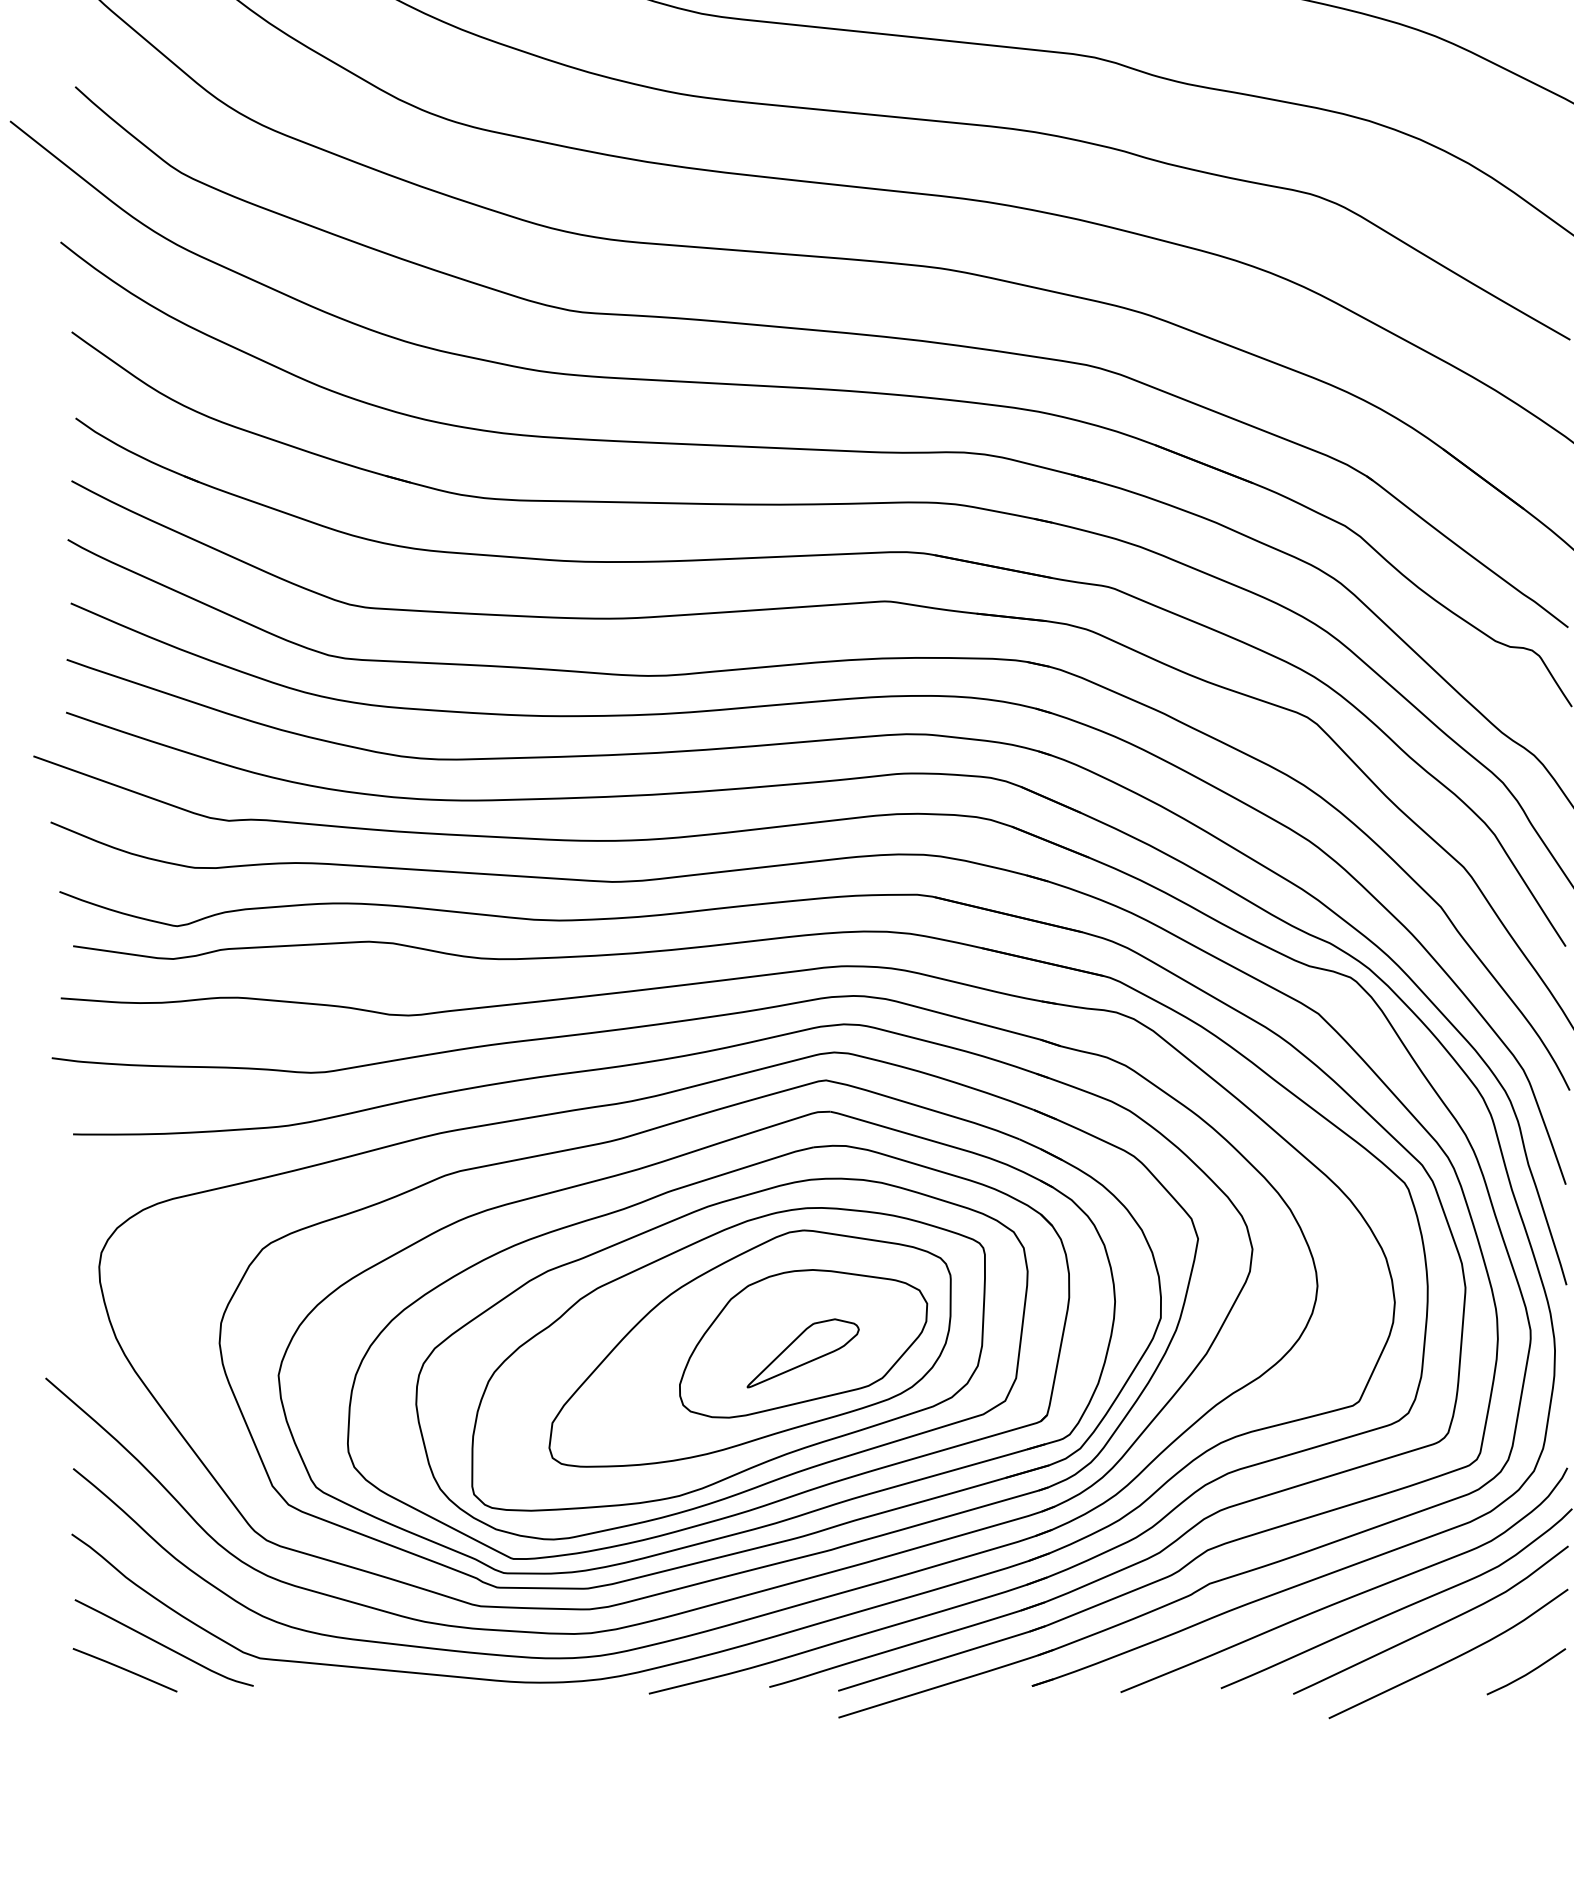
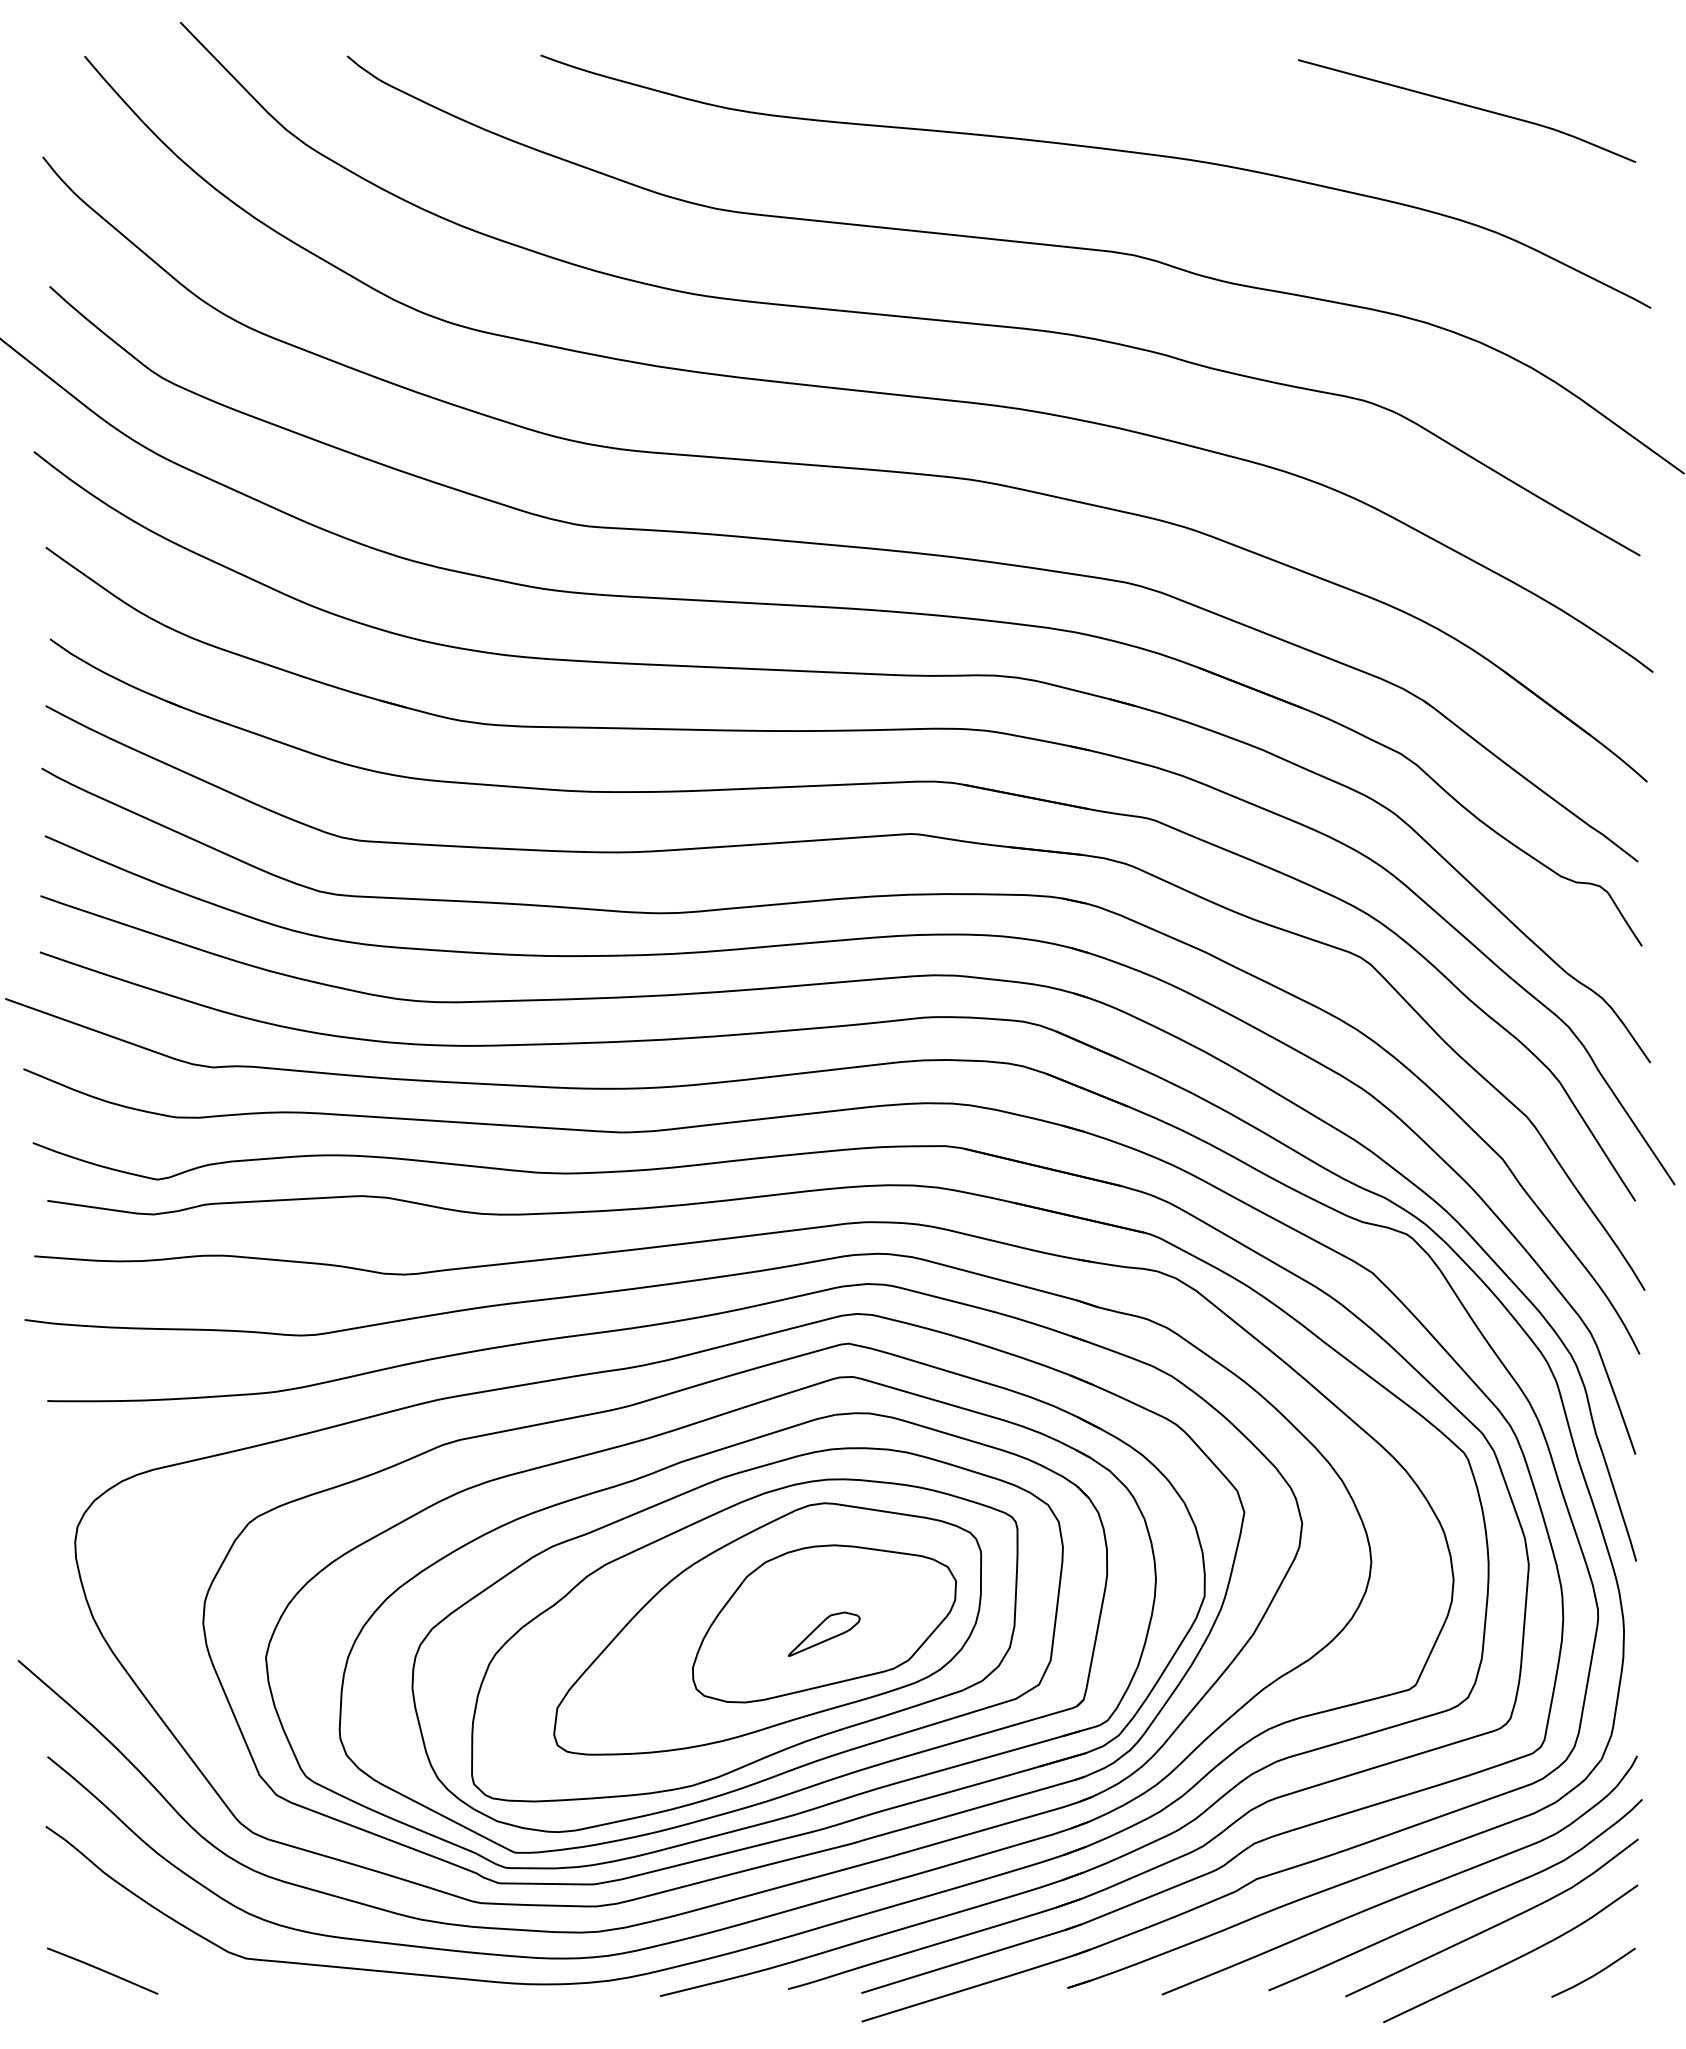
part: (803, 1353) -> (824, 1634), size x0.6
curve: (163, 1644) -> (143, 1943), removed

